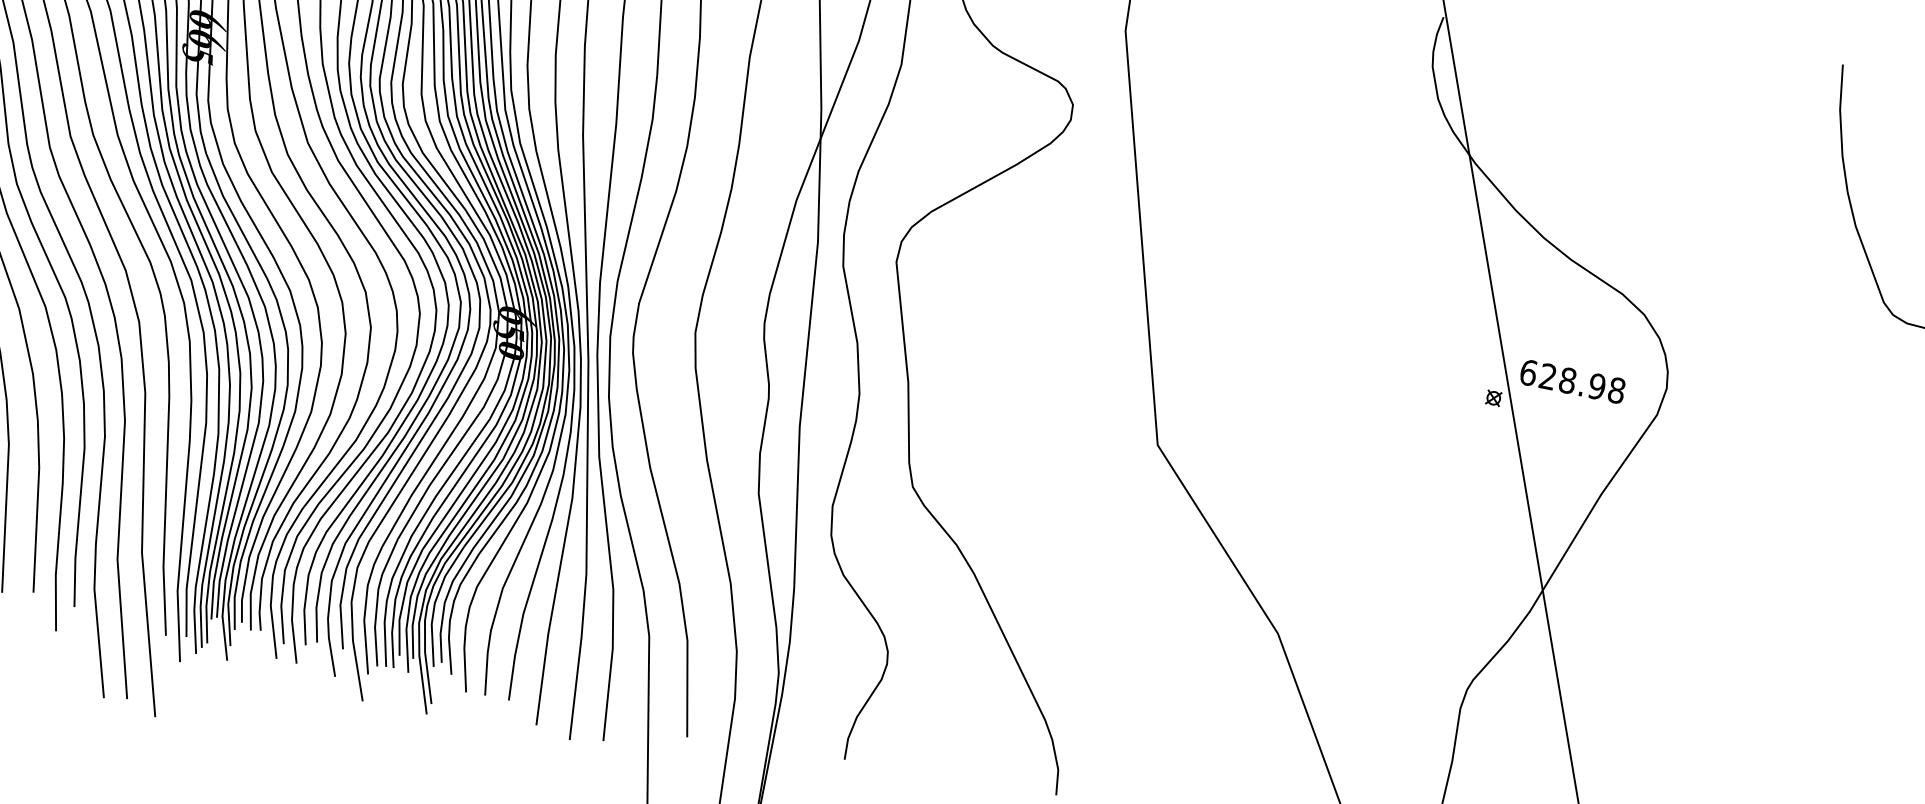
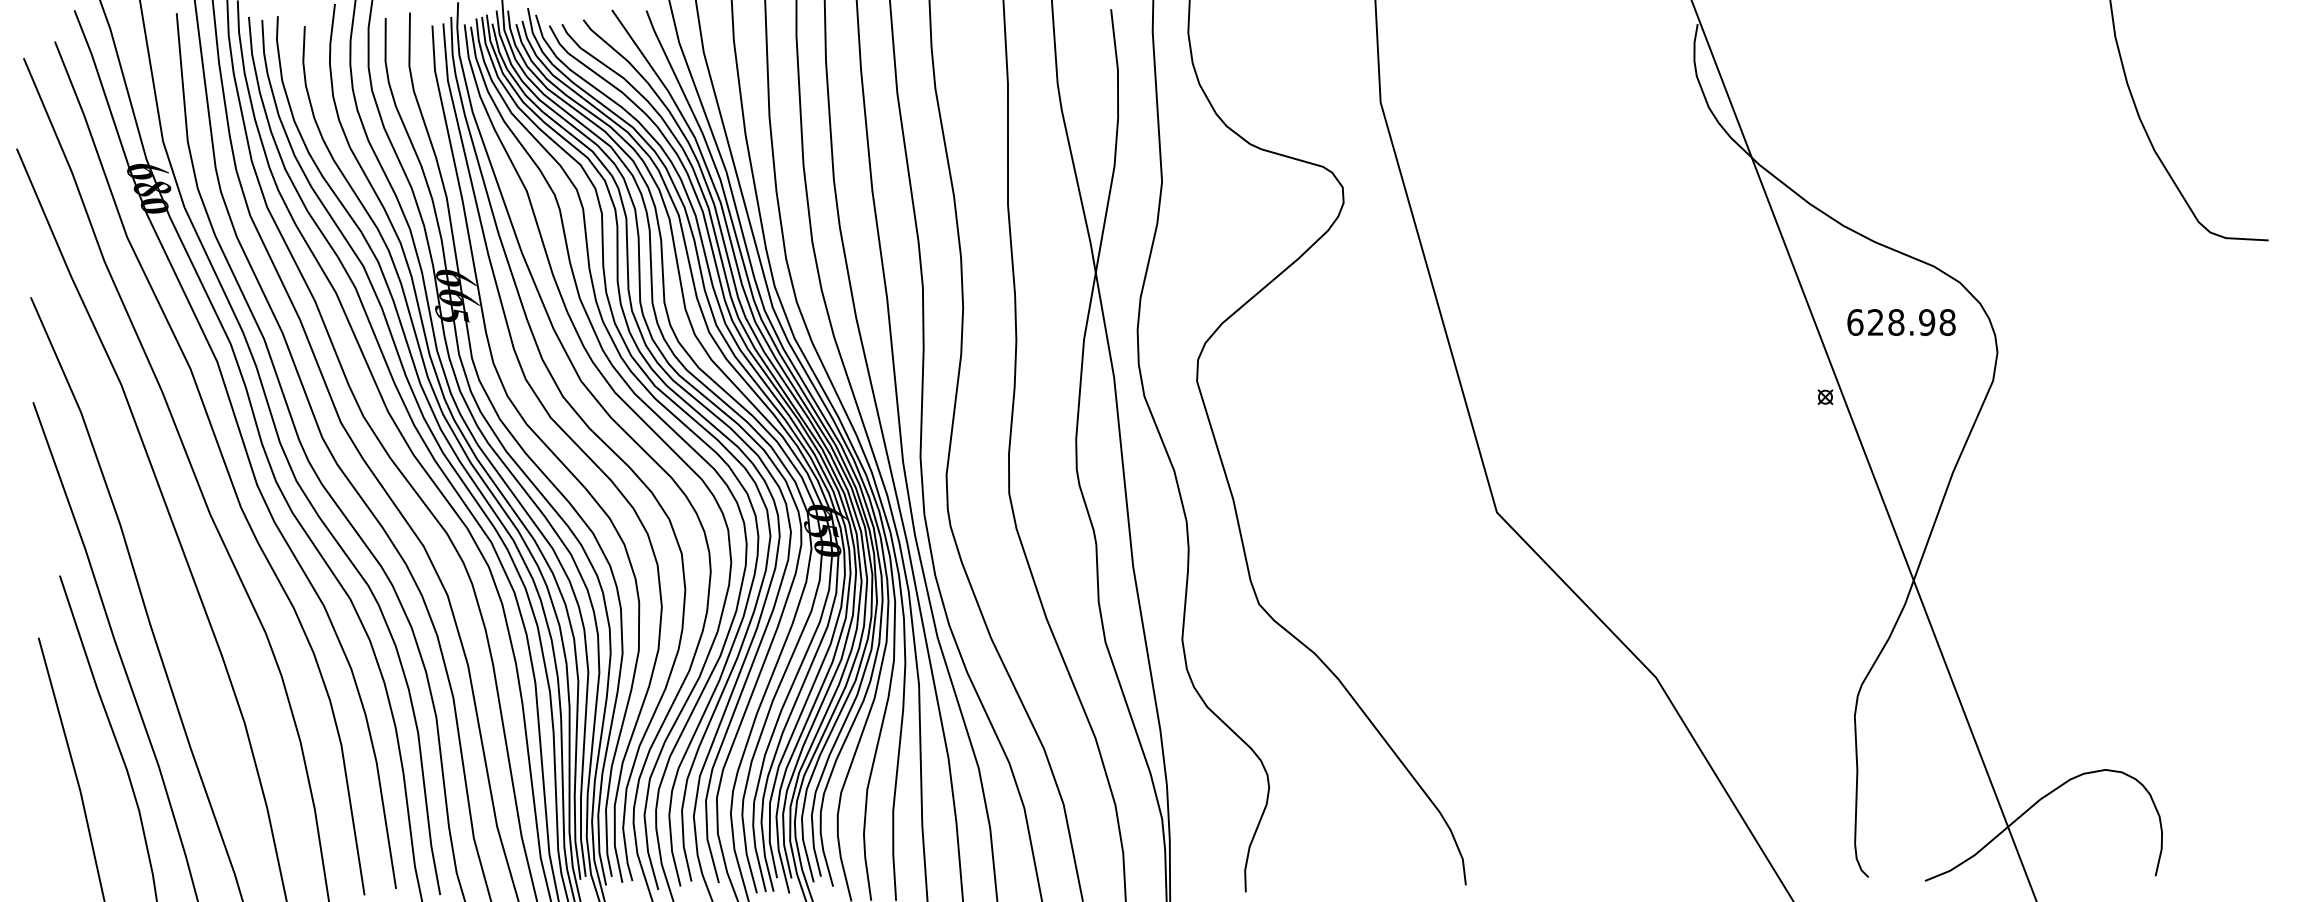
text: (1572, 381) -> (1901, 322), moved

